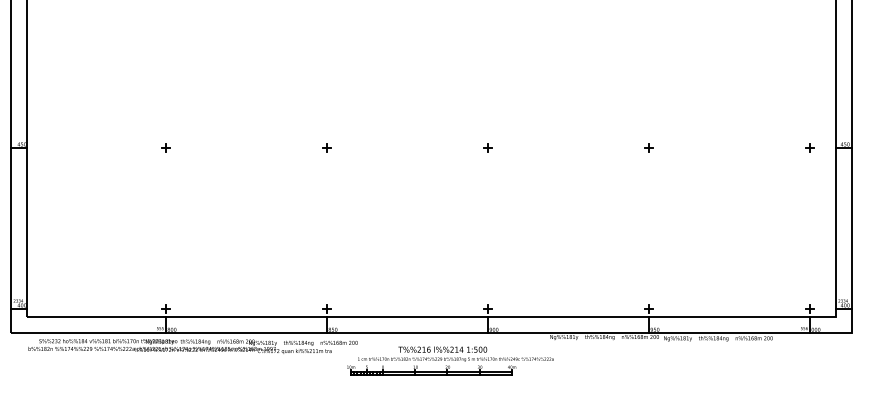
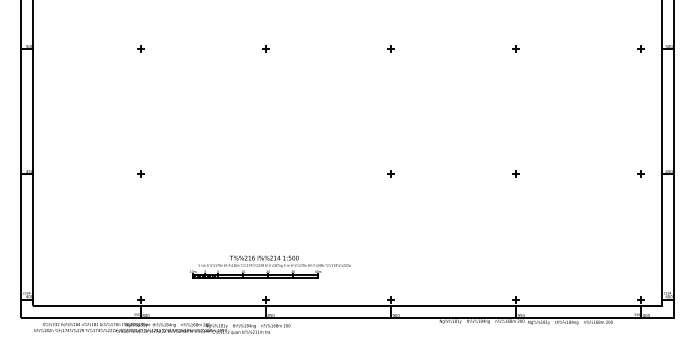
part: (325, 146) -> (265, 173), removed
part: (450, 360) -> (270, 266), moved

